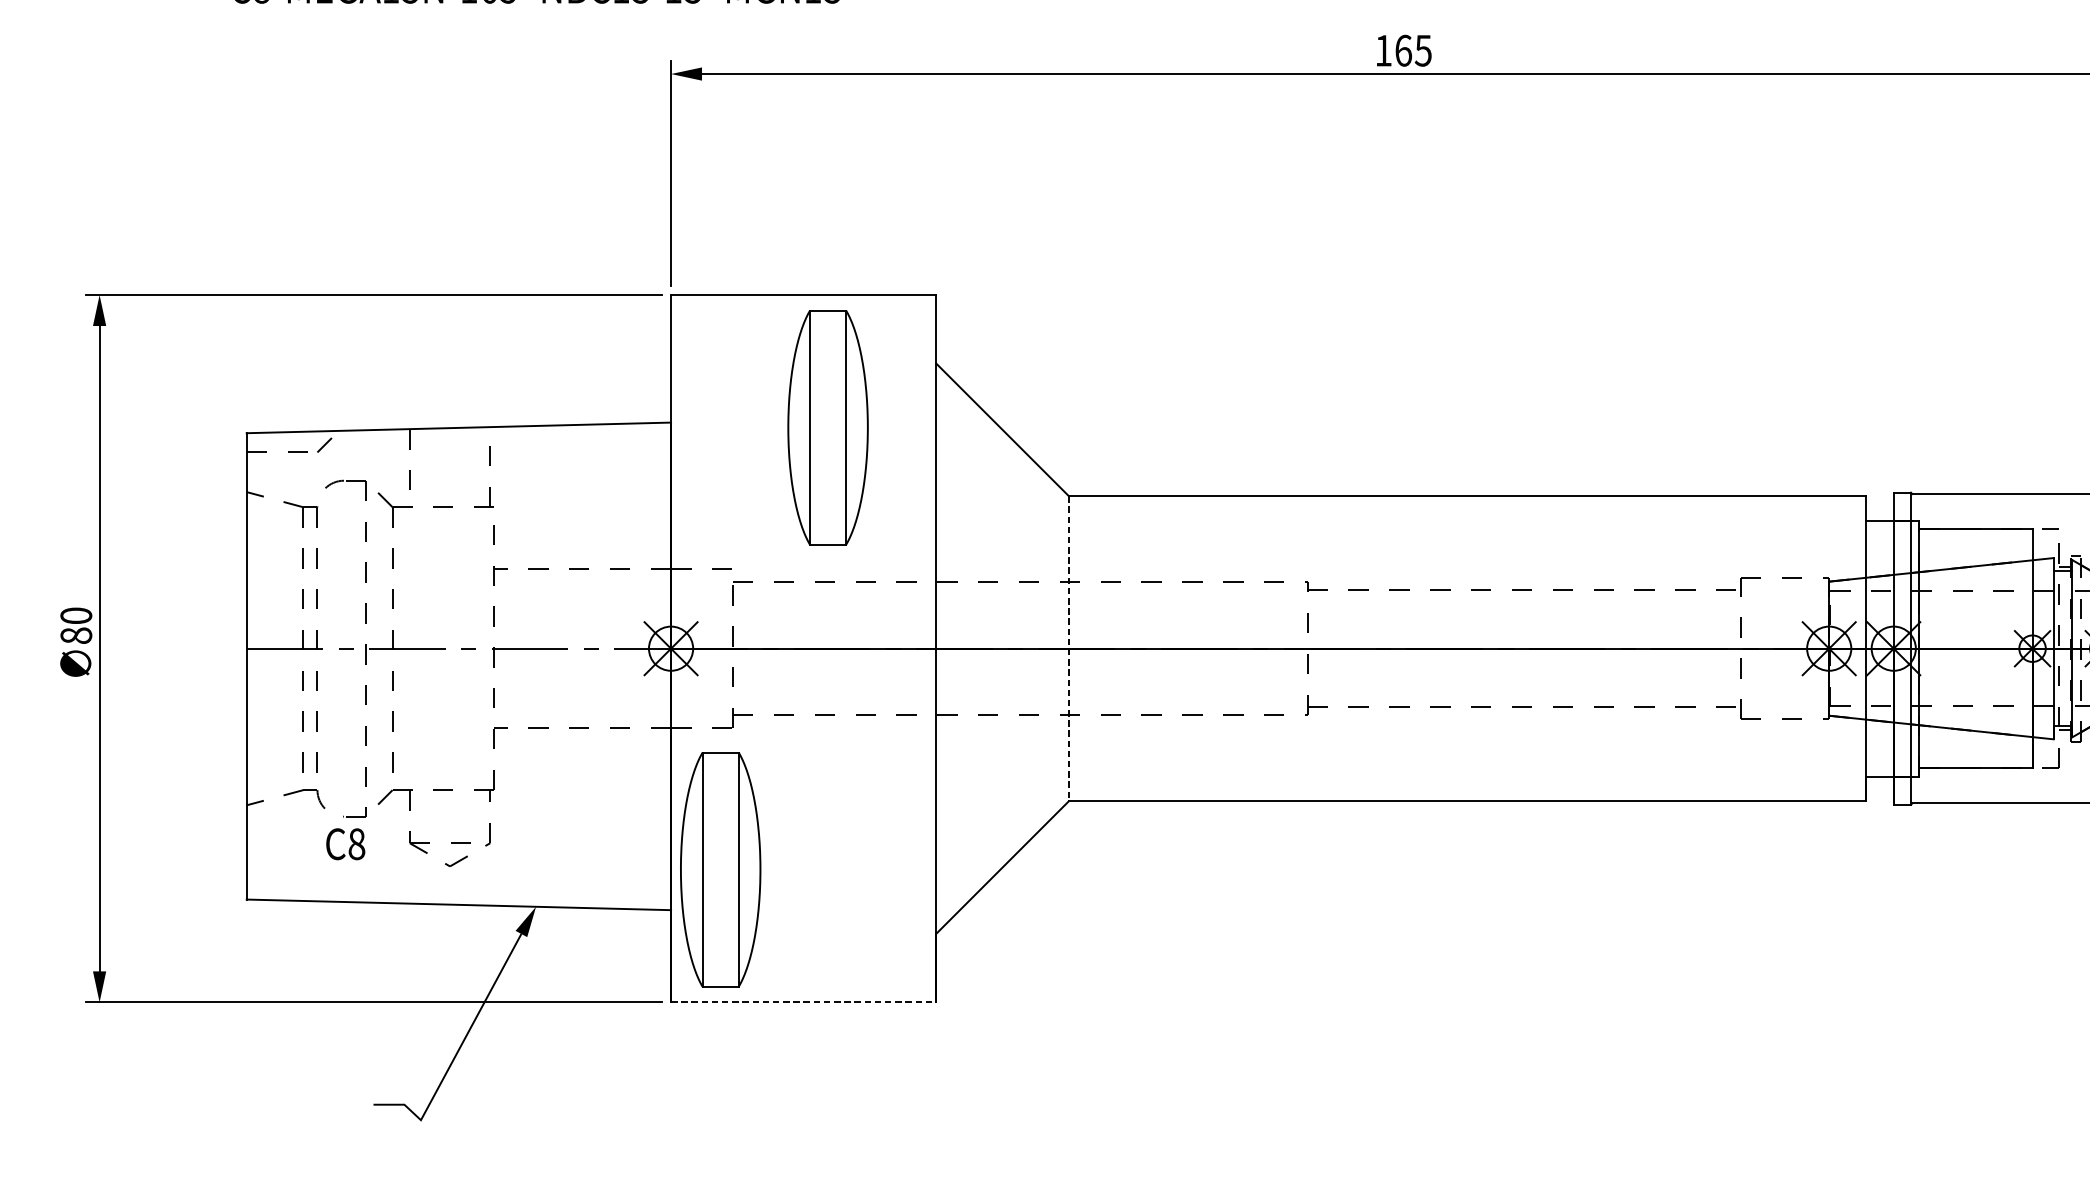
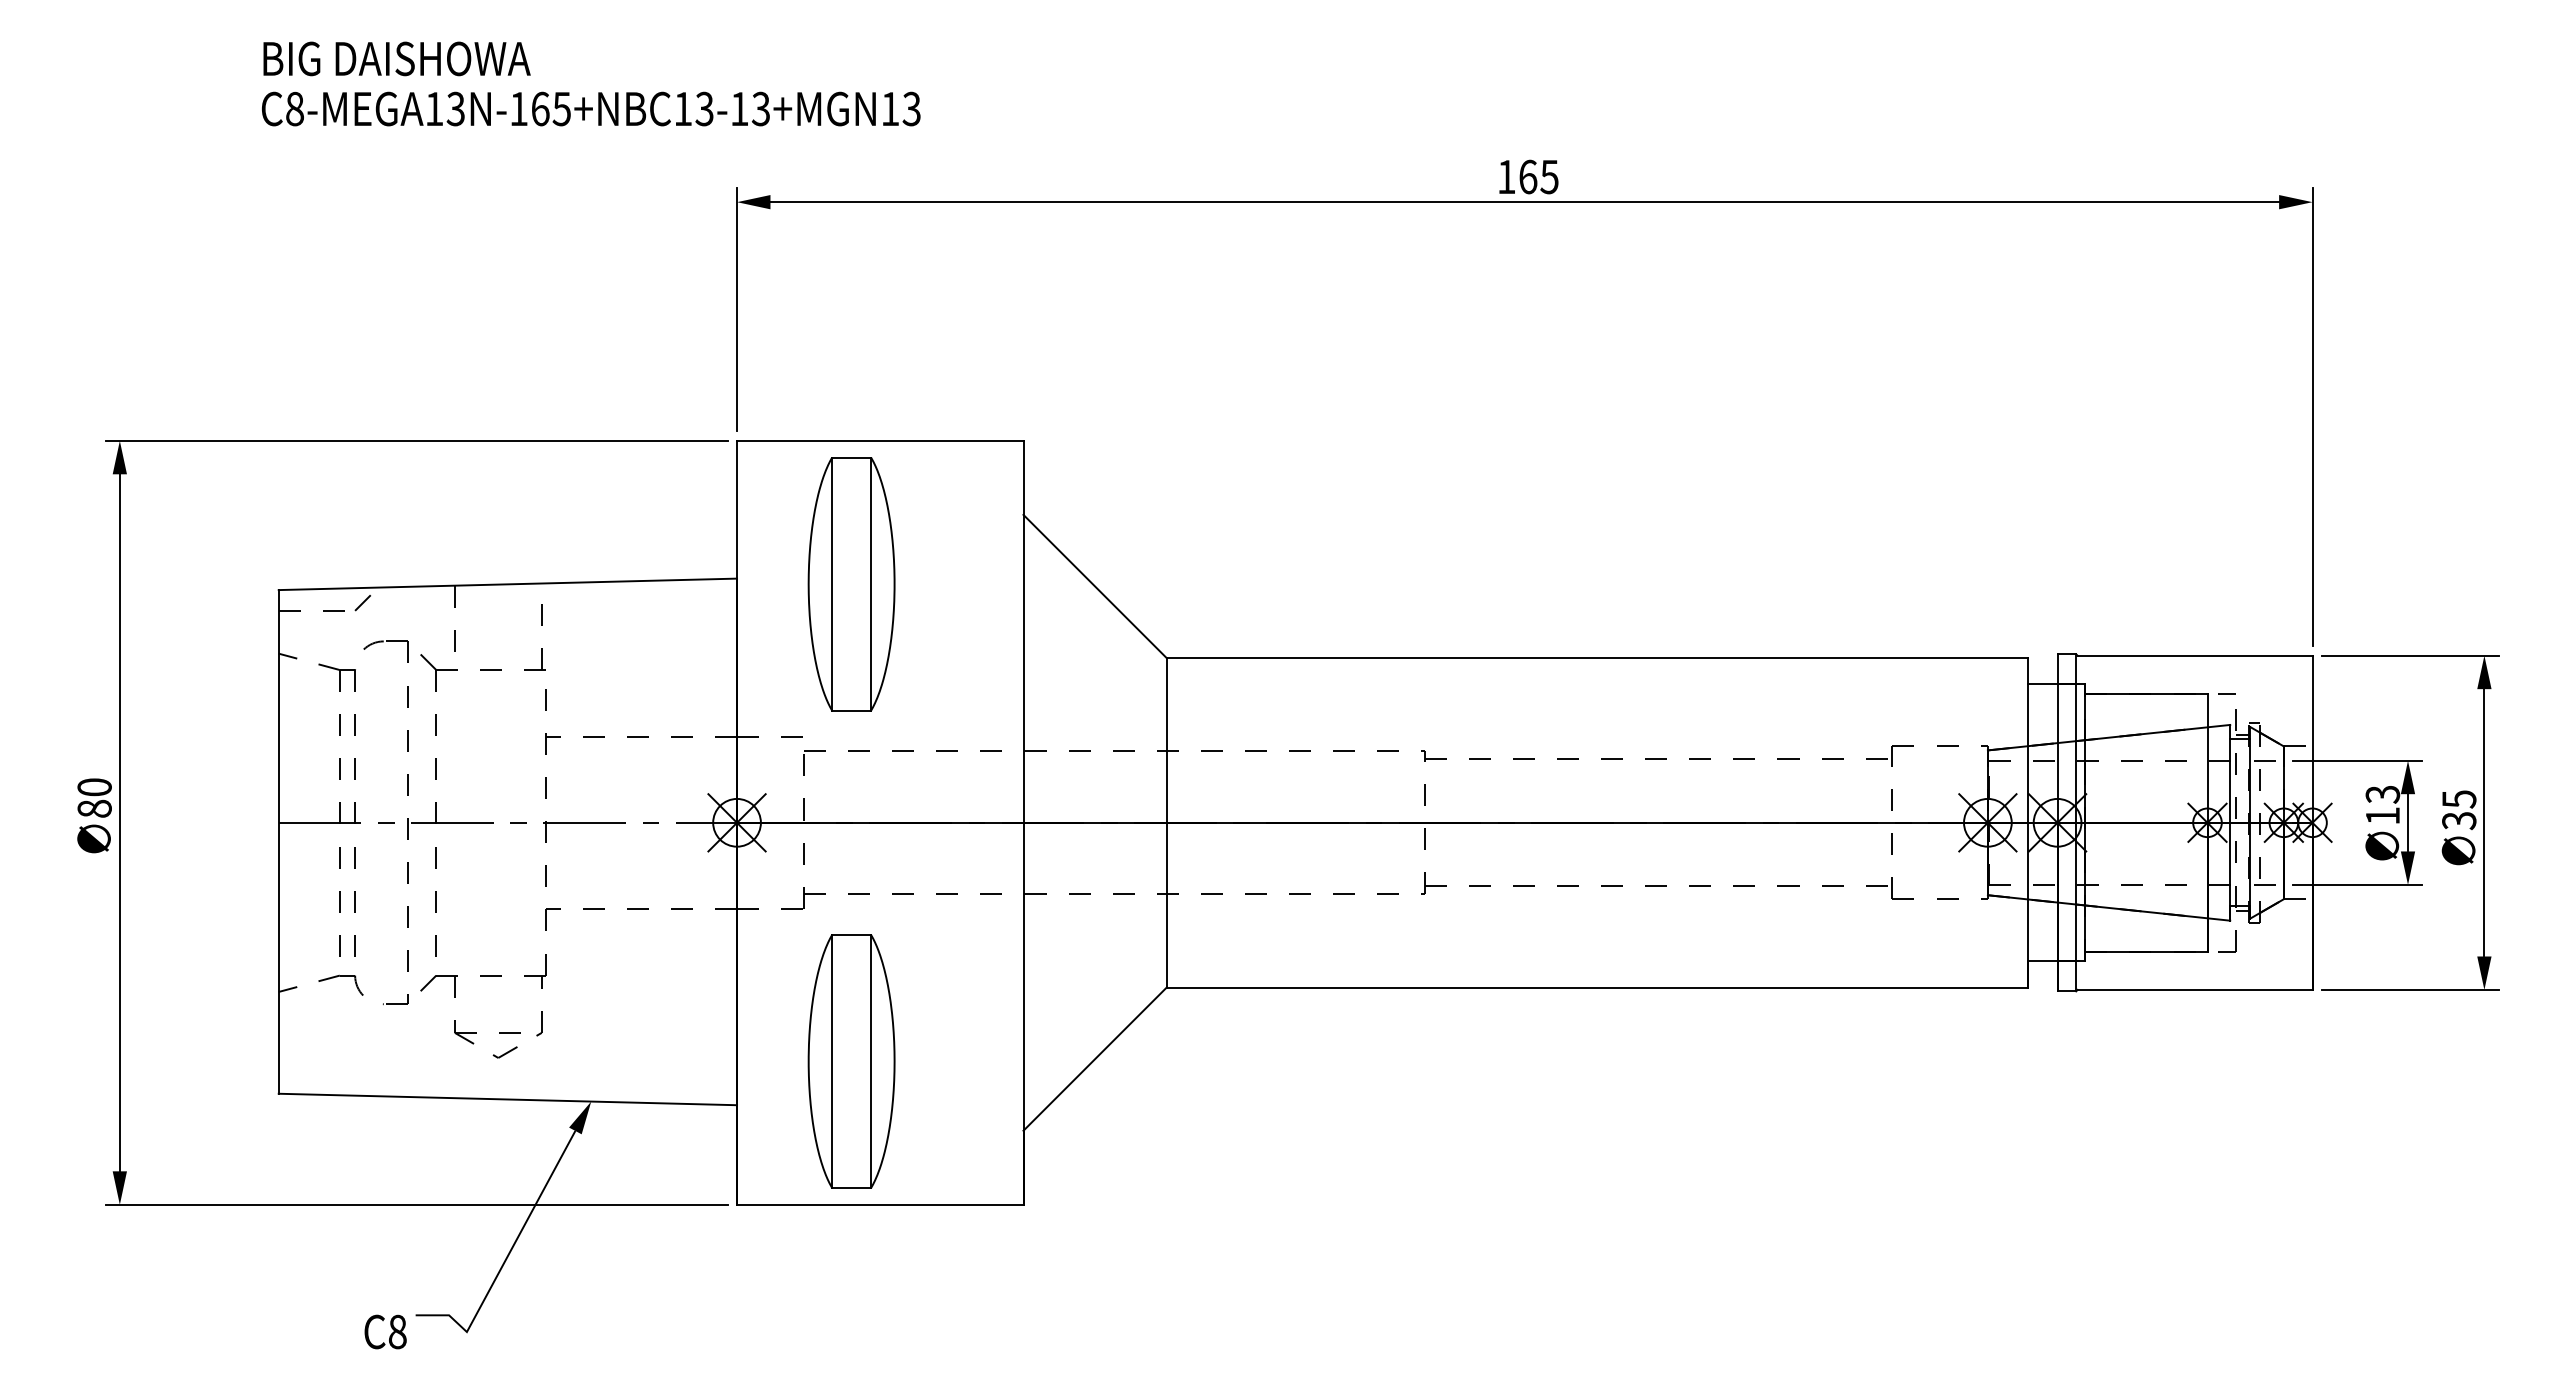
part: (827, 428) -> (851, 584), moved
line: (1068, 648) -> (1166, 822), dashed -> solid
text: (345, 843) -> (385, 1331), moved
part: (720, 869) -> (851, 1061), moved
line: (803, 1002) -> (880, 1204), dashed -> solid

